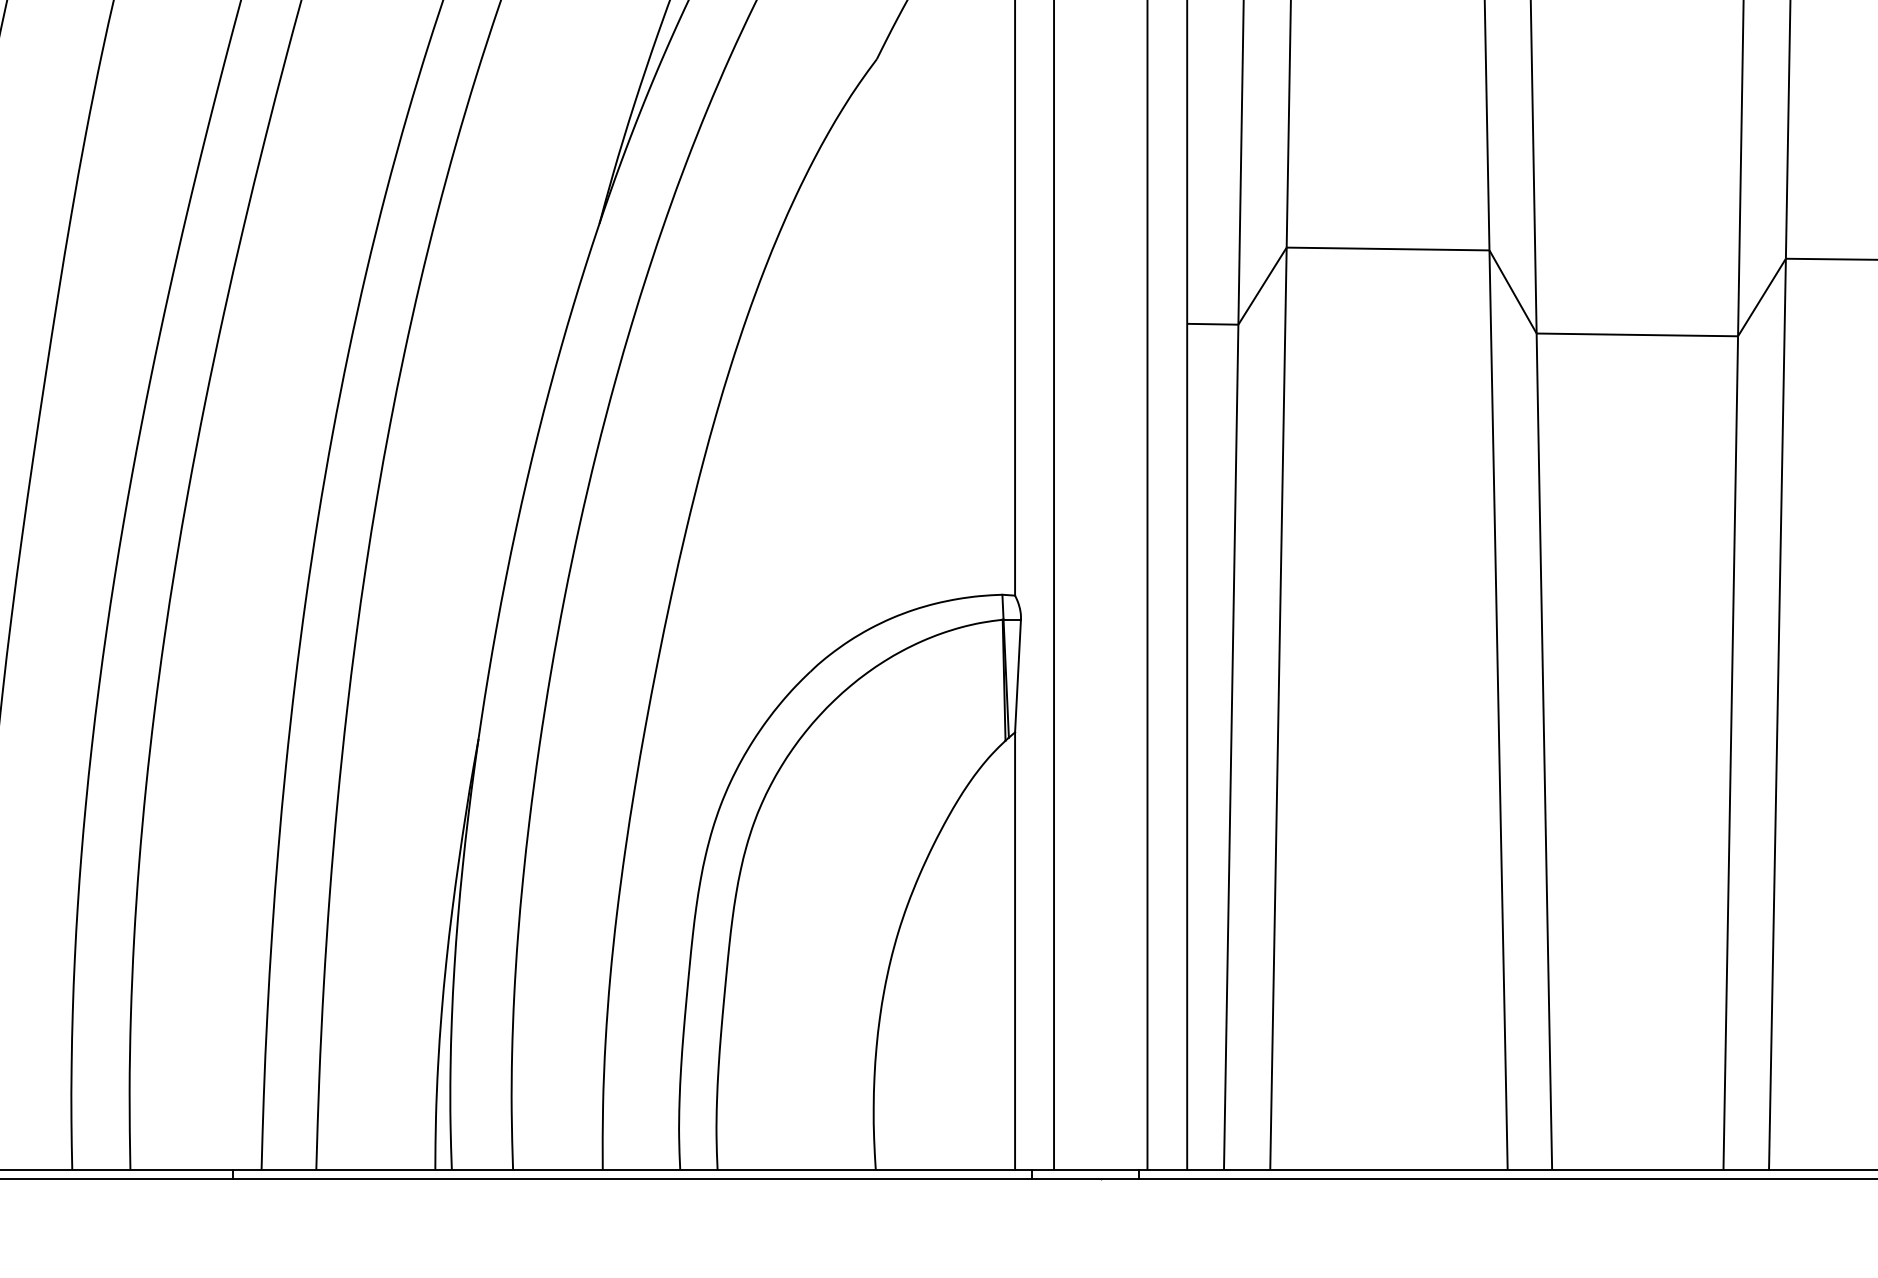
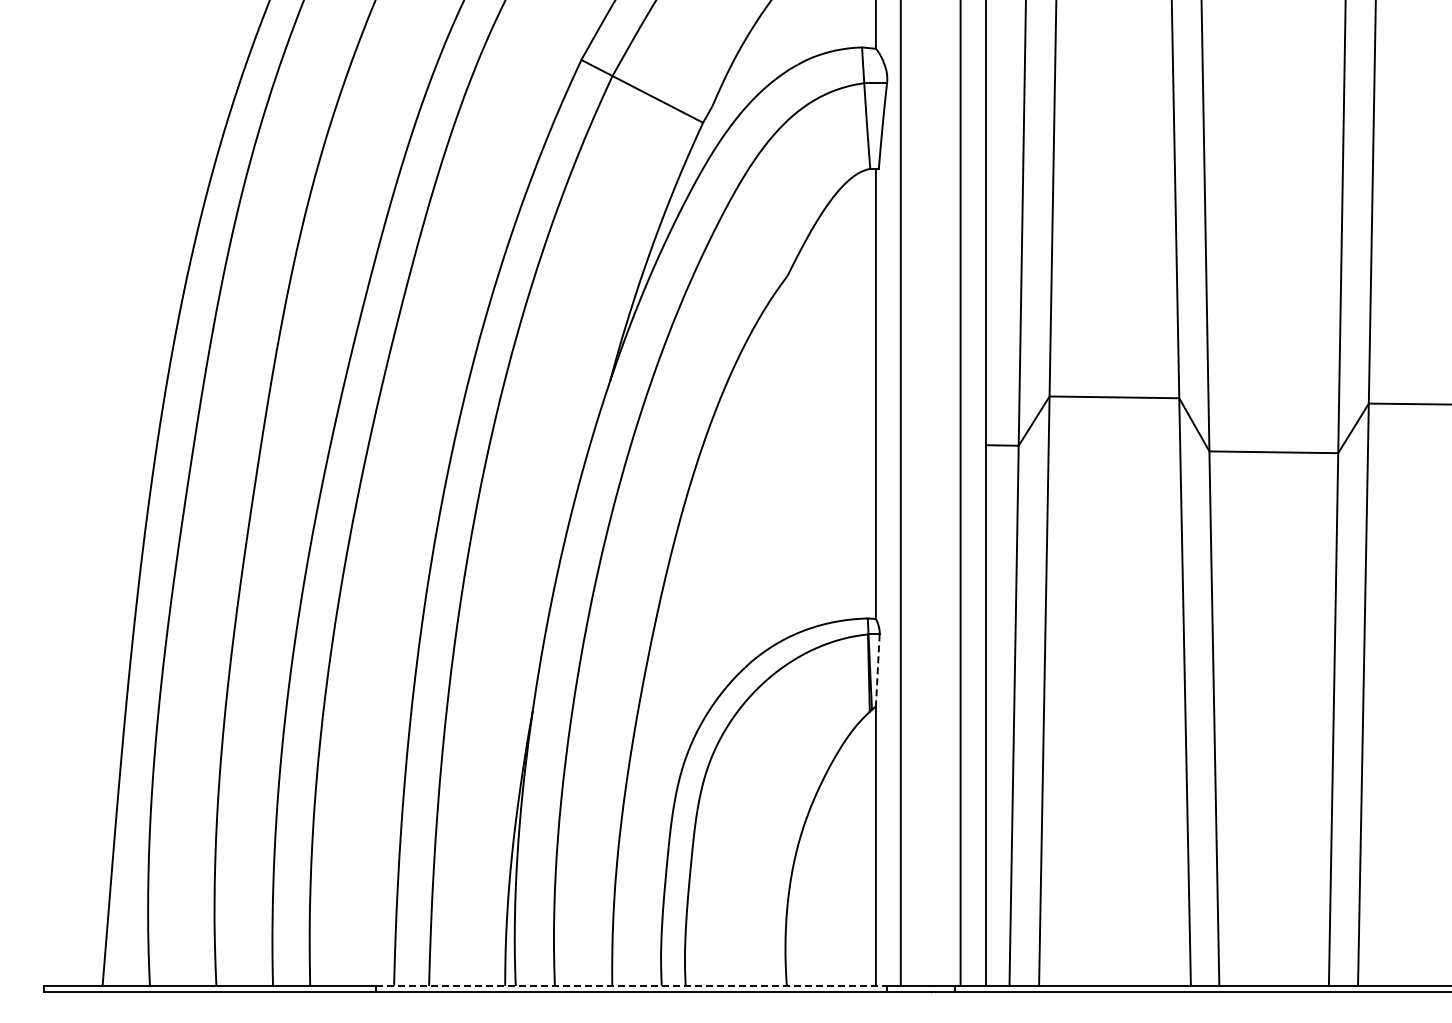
line: (1017, 676) -> (877, 670), solid -> dashed
line: (632, 1170) -> (631, 986), solid -> dashed

